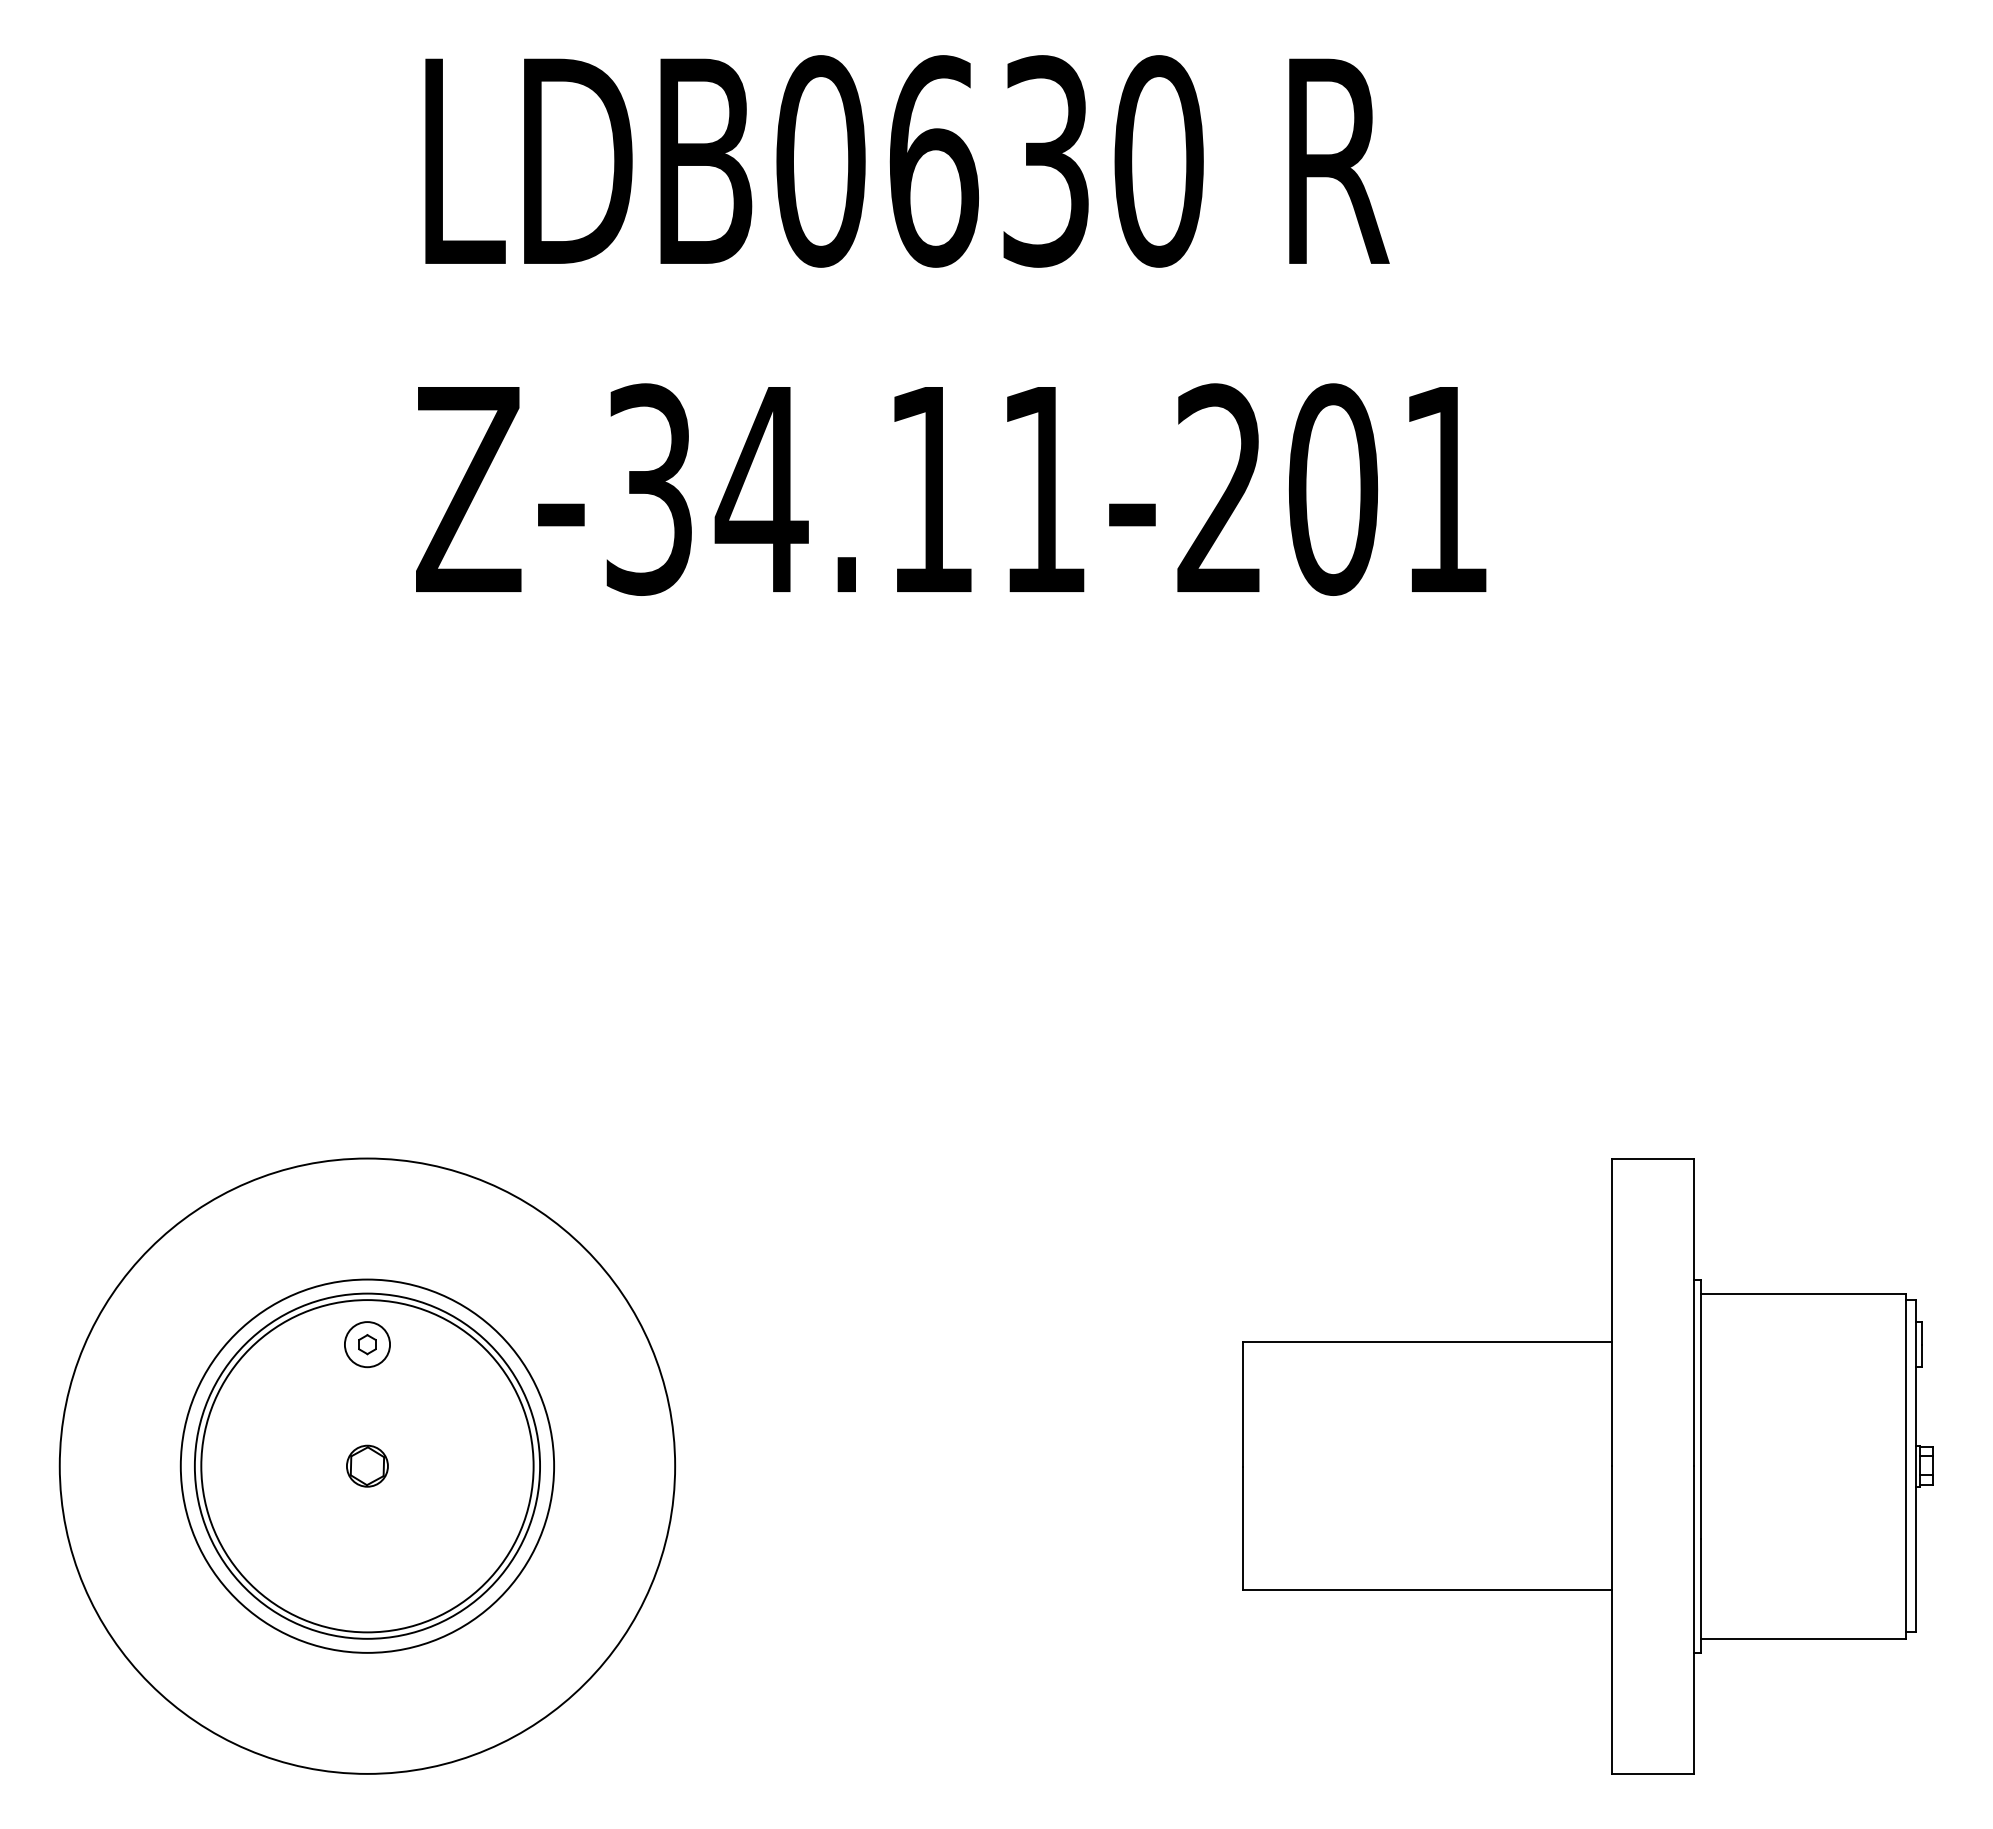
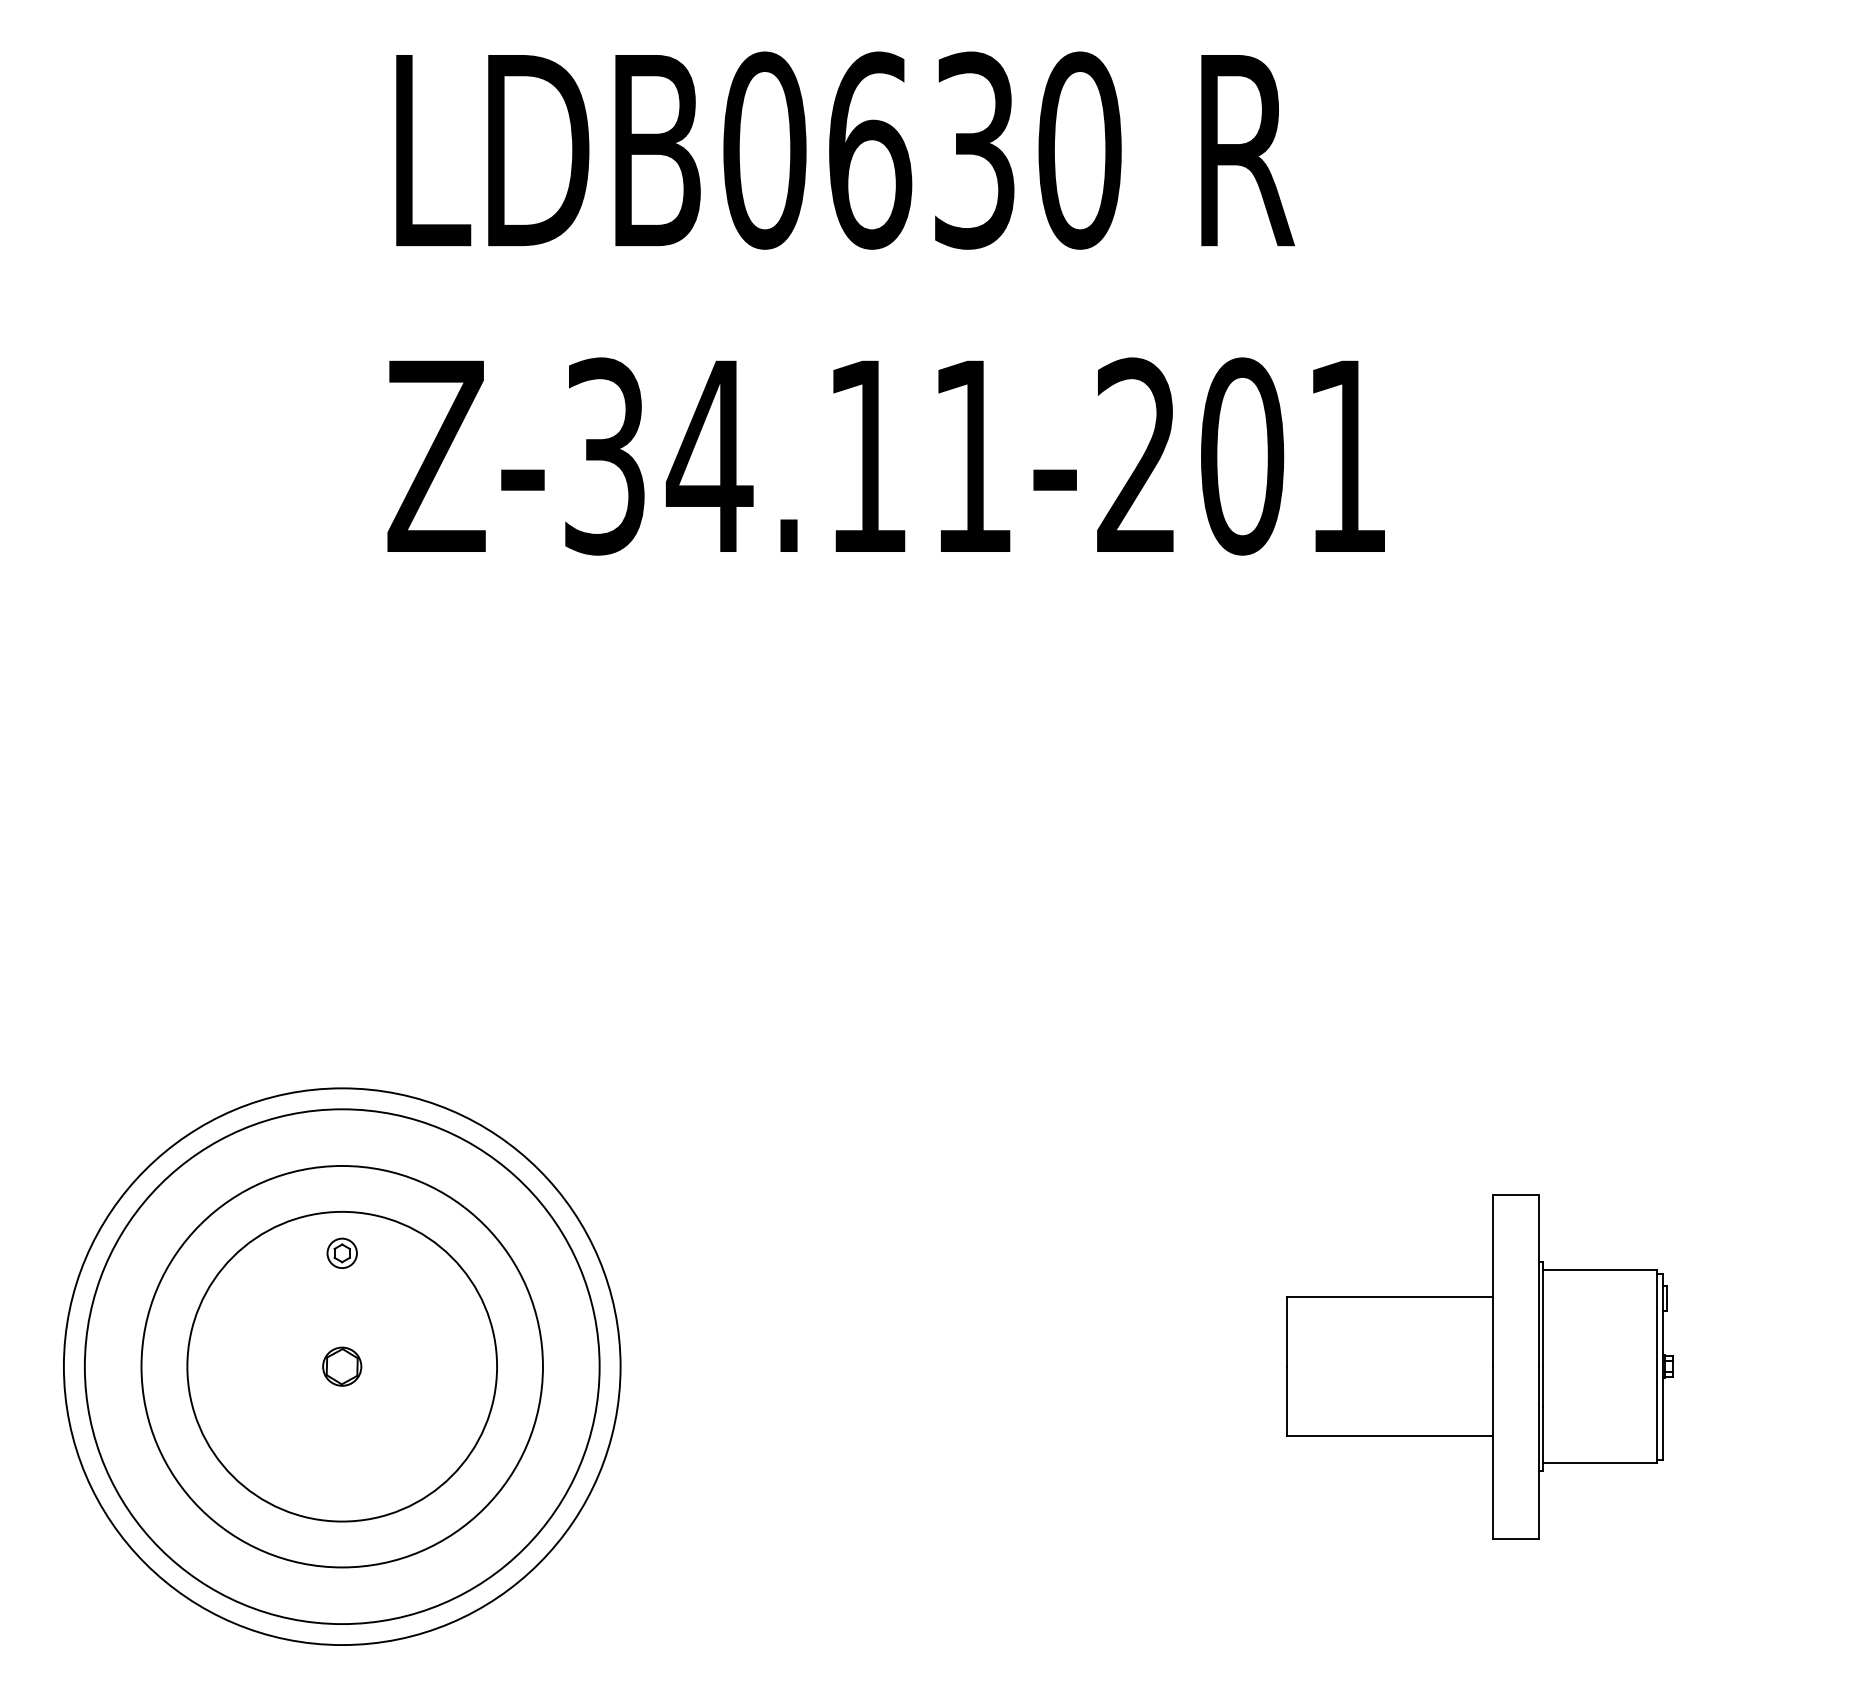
circle: (367, 1344) -> (342, 1253), size x0.7
circle: (367, 1465) -> (342, 1366), size x0.7
circle: (367, 1465) -> (342, 1366), size x1.6
circle: (367, 1465) -> (342, 1366), size x1.6
part: (1587, 1466) -> (1479, 1366), size x0.6

